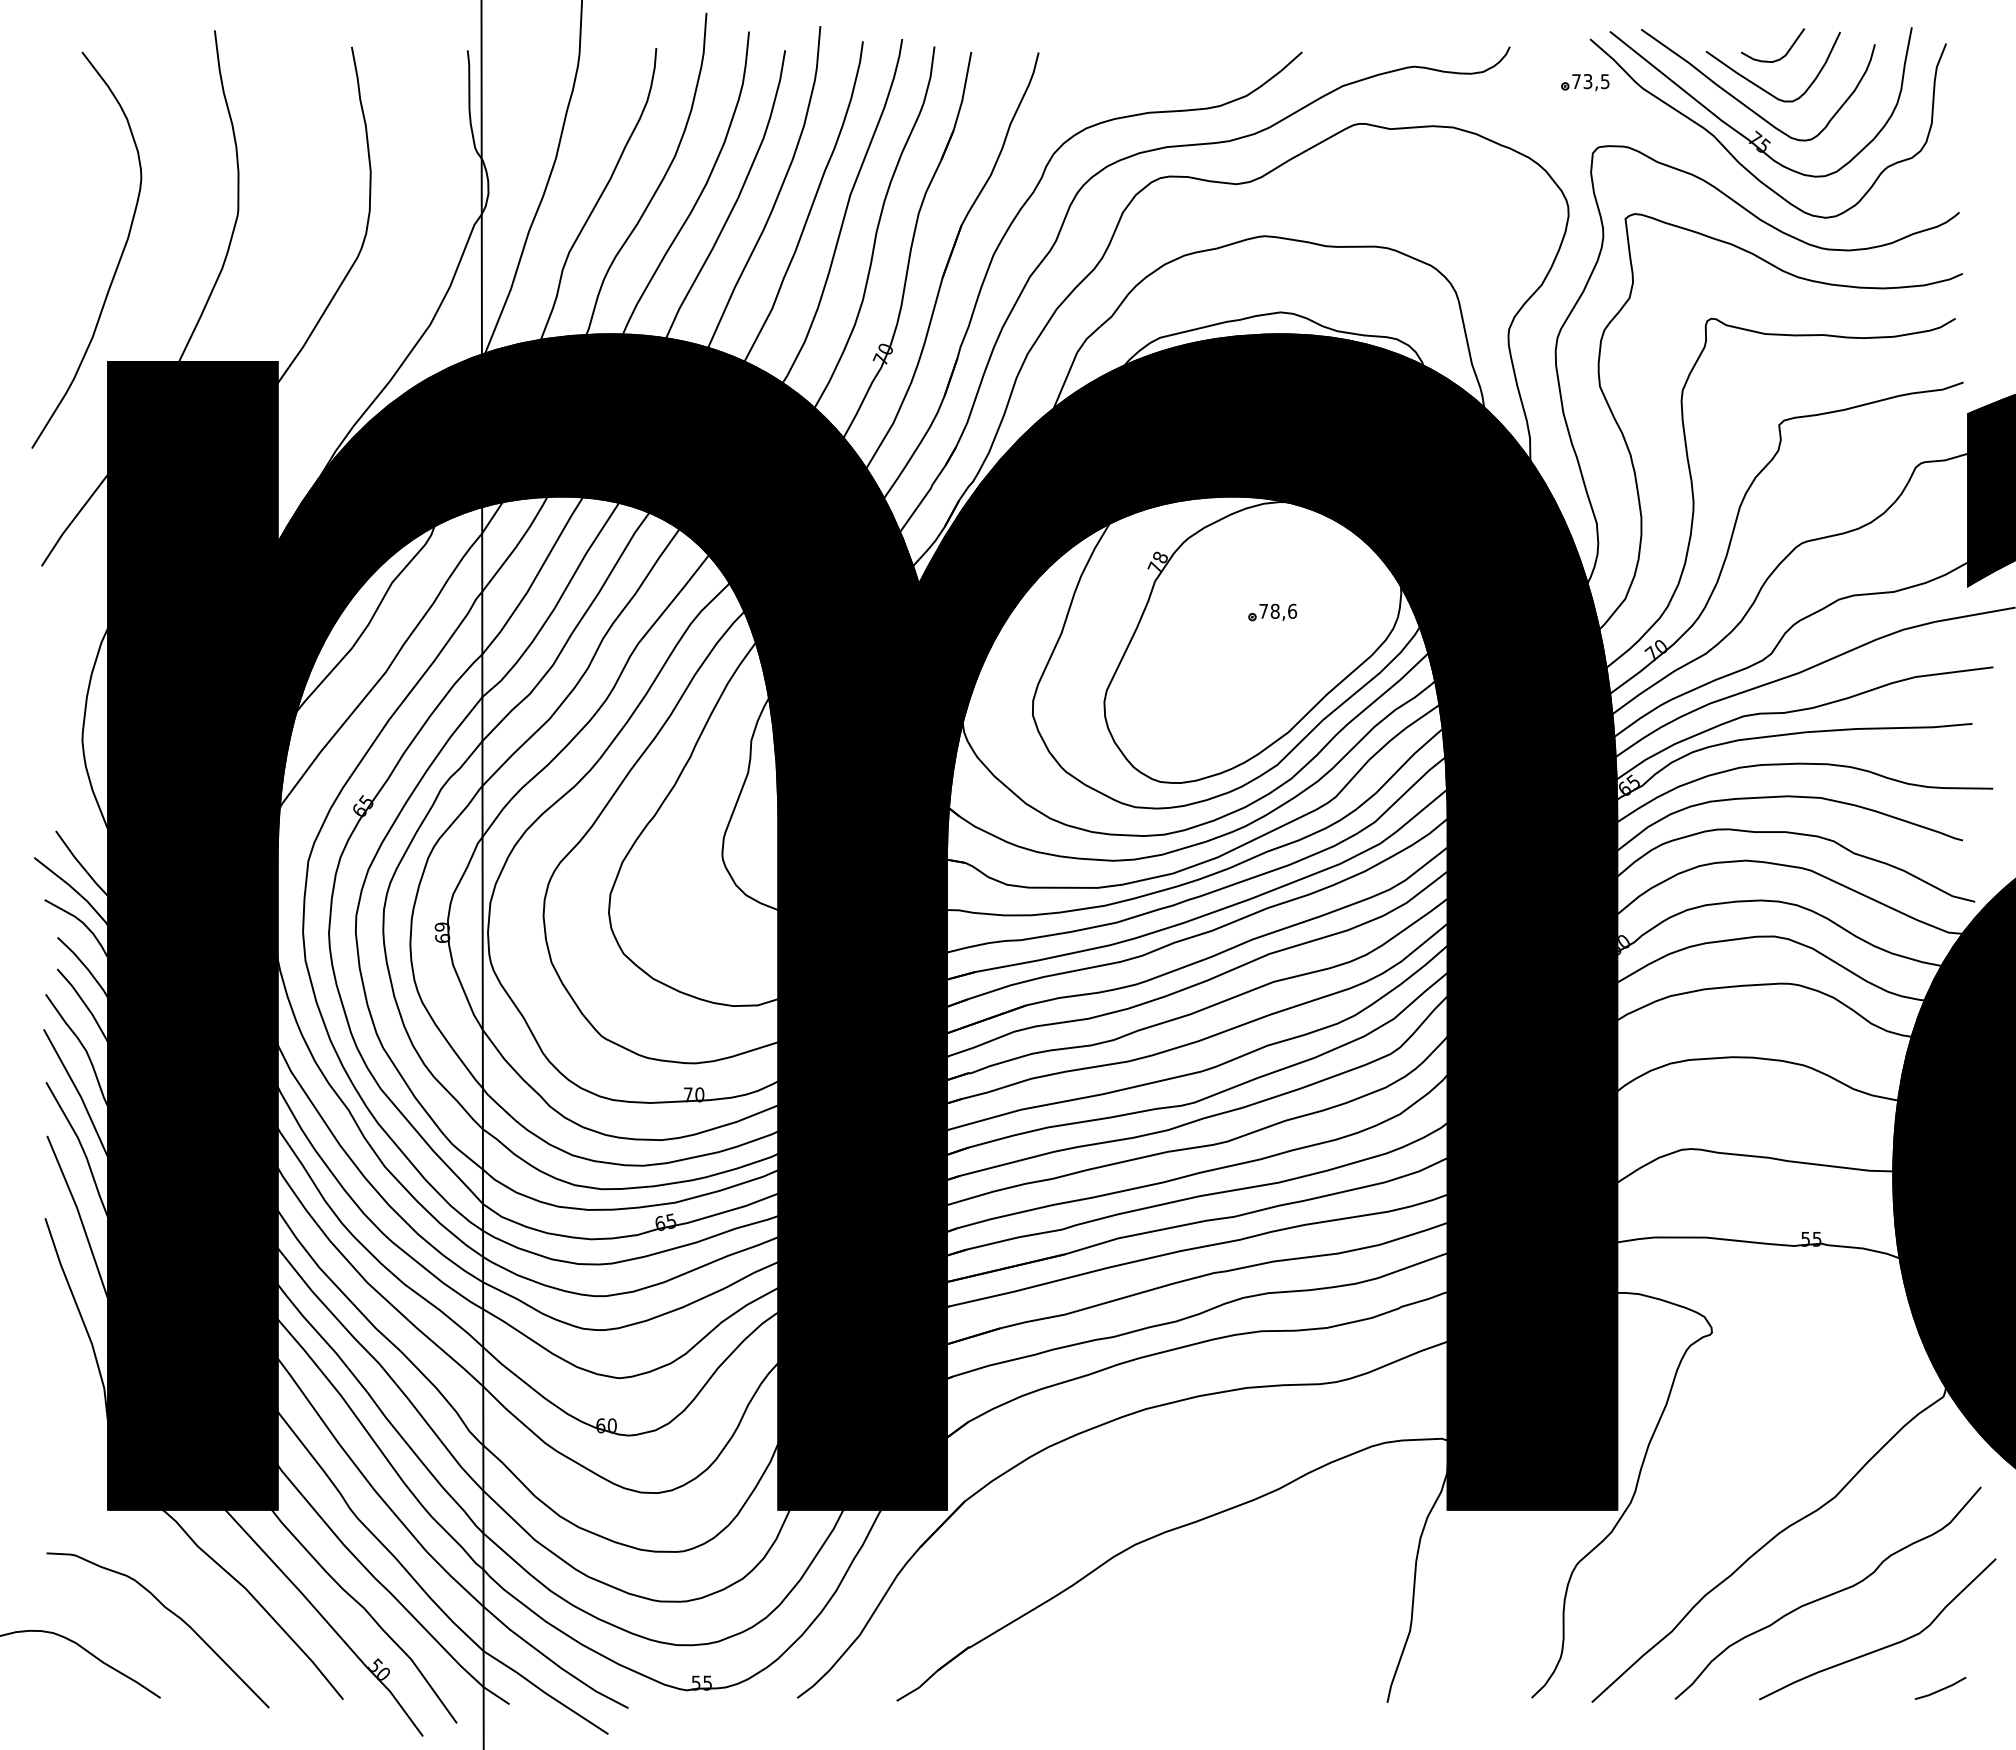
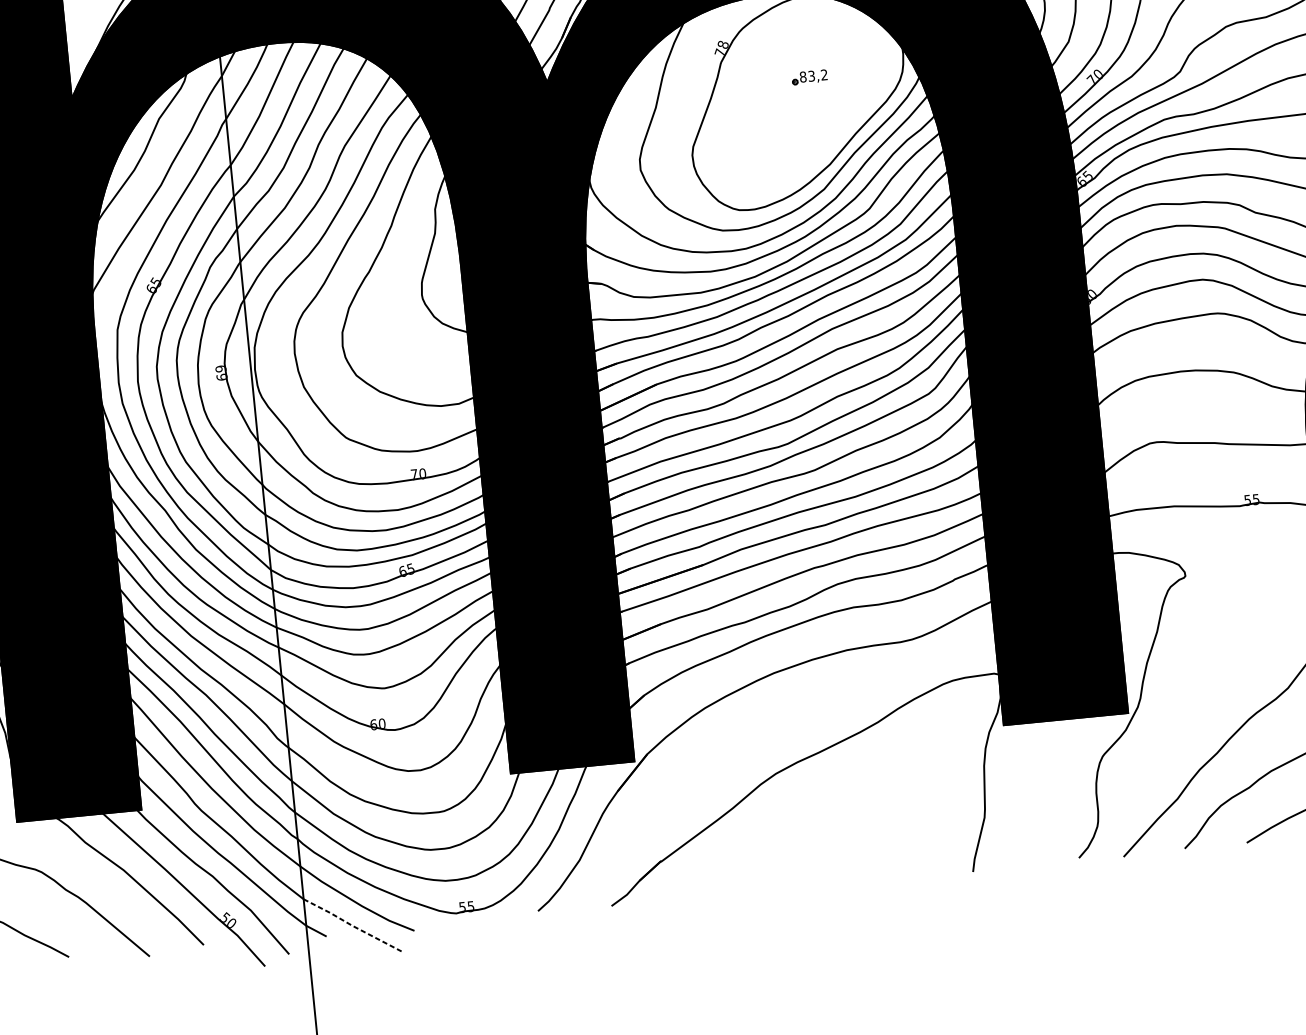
text: (1278, 610) -> (814, 75), 78,6 -> 83,2
line: (545, 1693) -> (352, 925), solid -> dashed

